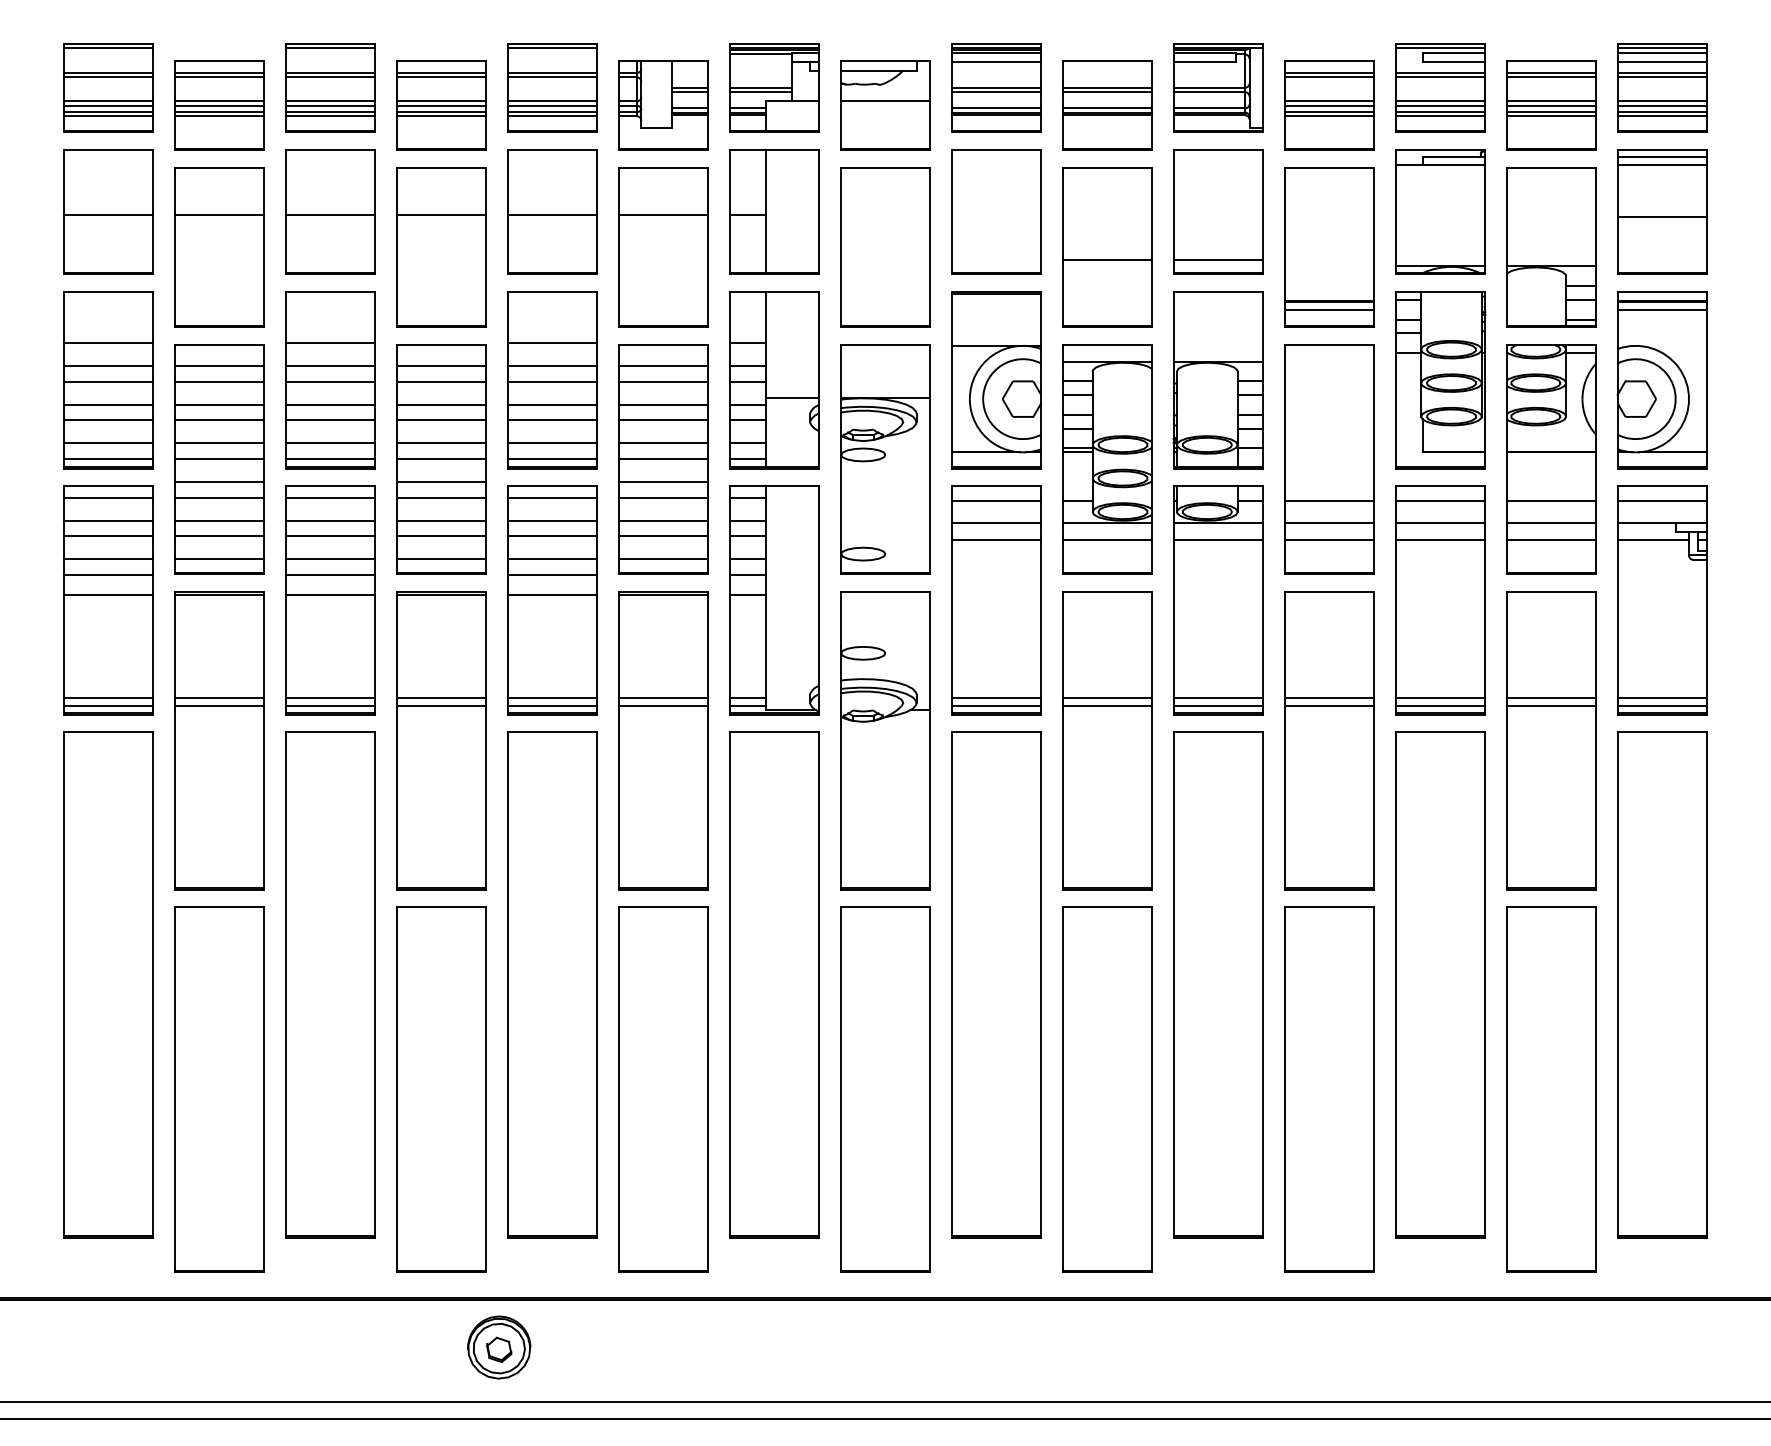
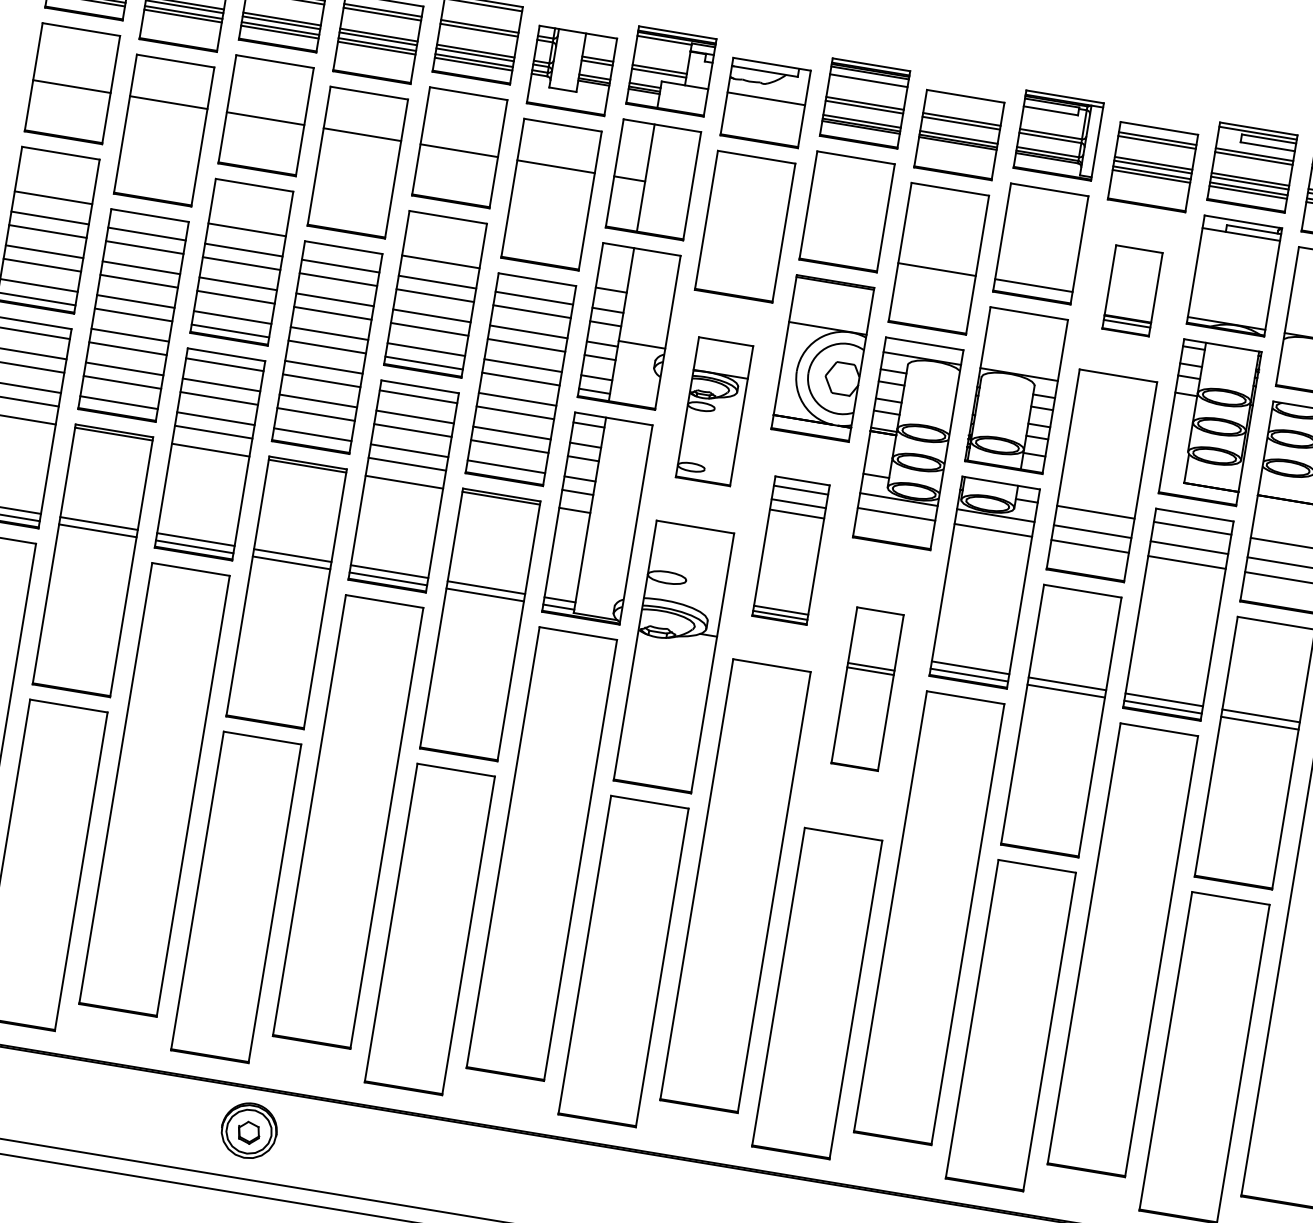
part: (1329, 247) -> (1132, 290), size x0.6
part: (885, 459) -> (714, 411), size x0.7
part: (996, 600) -> (791, 550), size x0.7
part: (1107, 740) -> (867, 688), size x0.6

